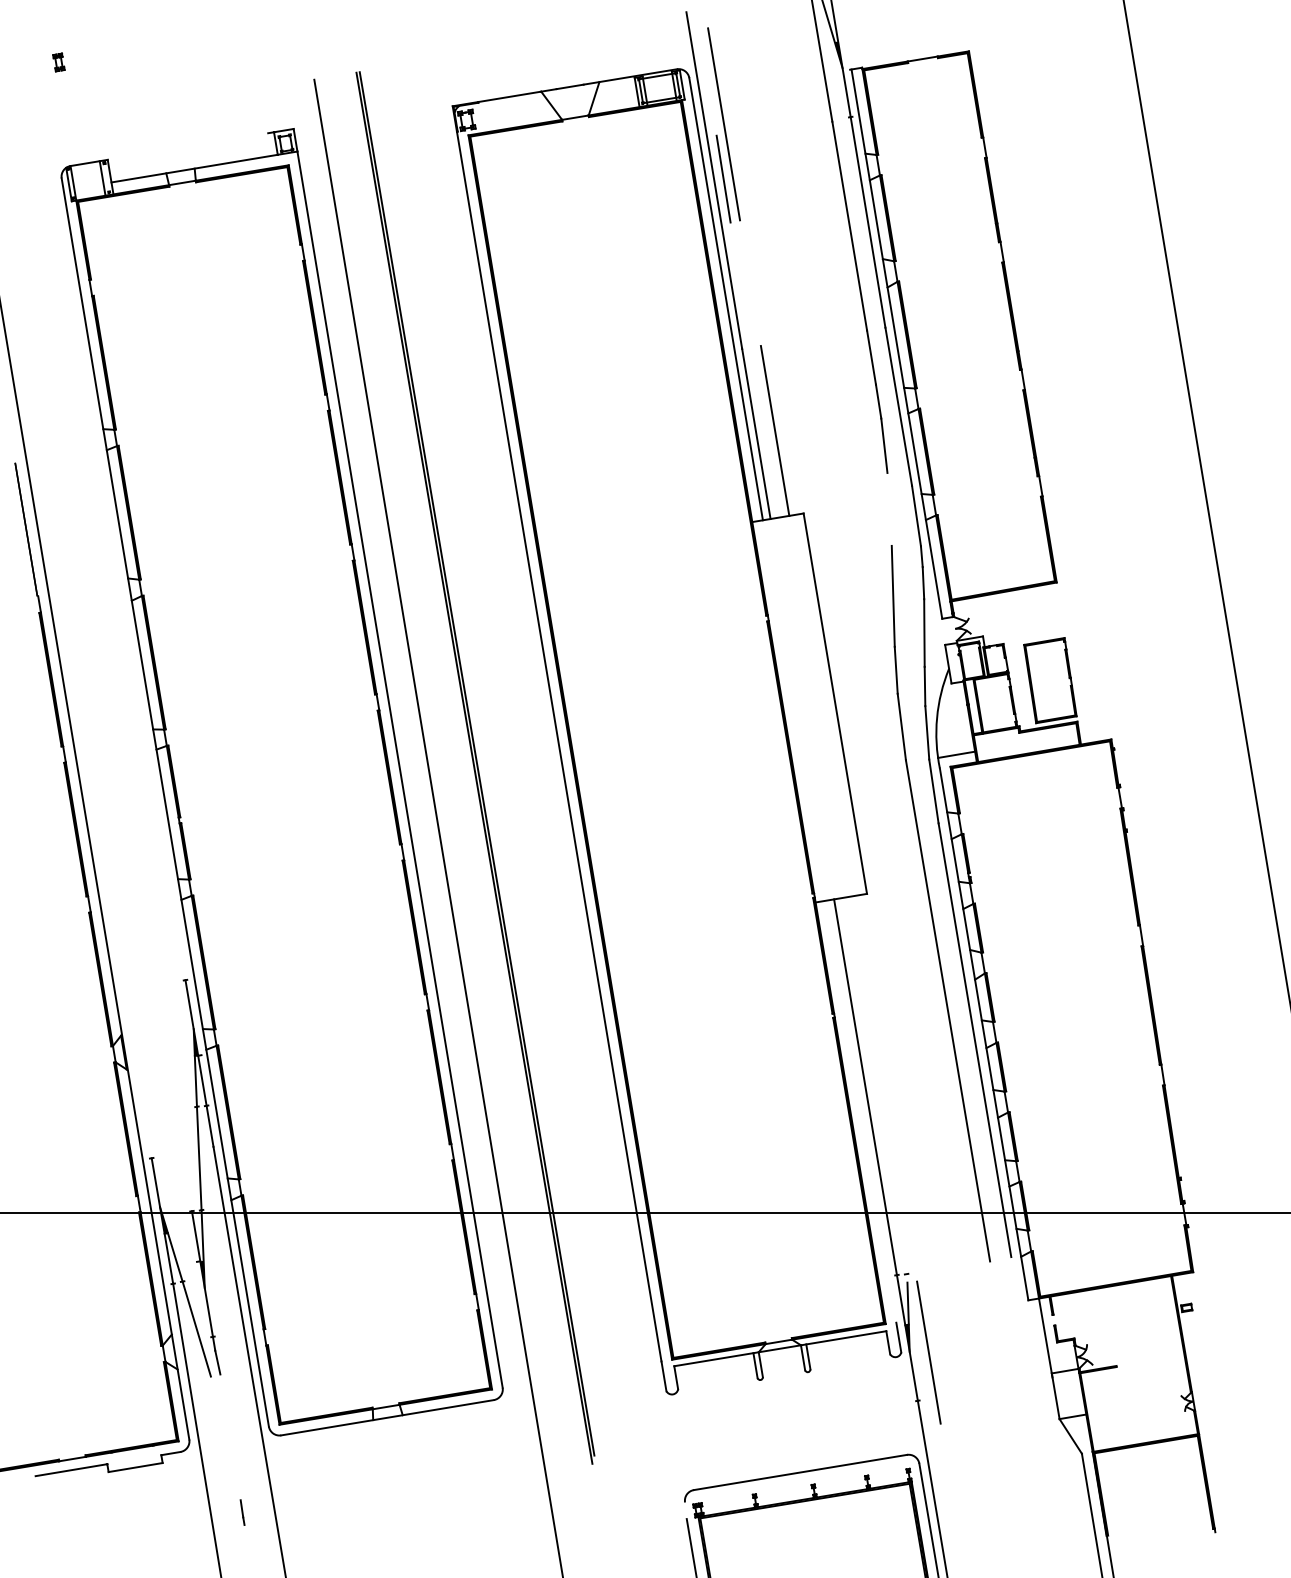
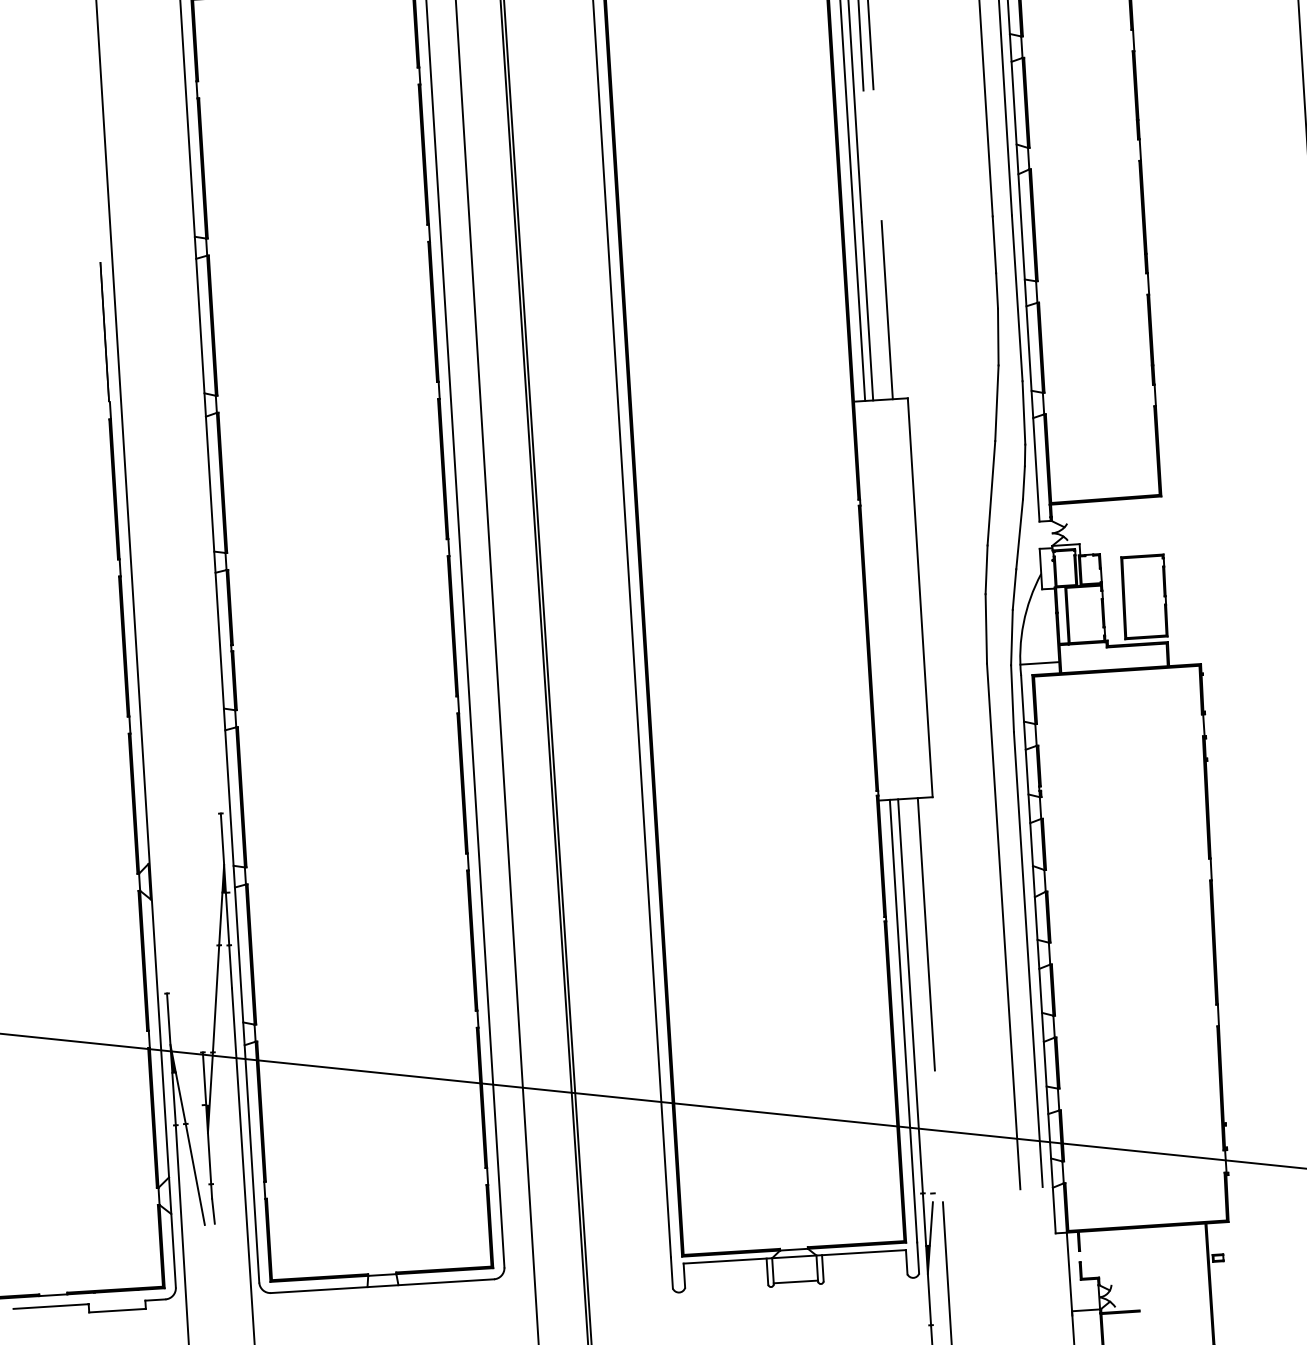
line: (889, 508) -> (996, 402), added
line: (874, 1025) -> (926, 933), added
line: (861, 1111) -> (903, 1020), added
line: (783, 1372) -> (795, 1281), added

